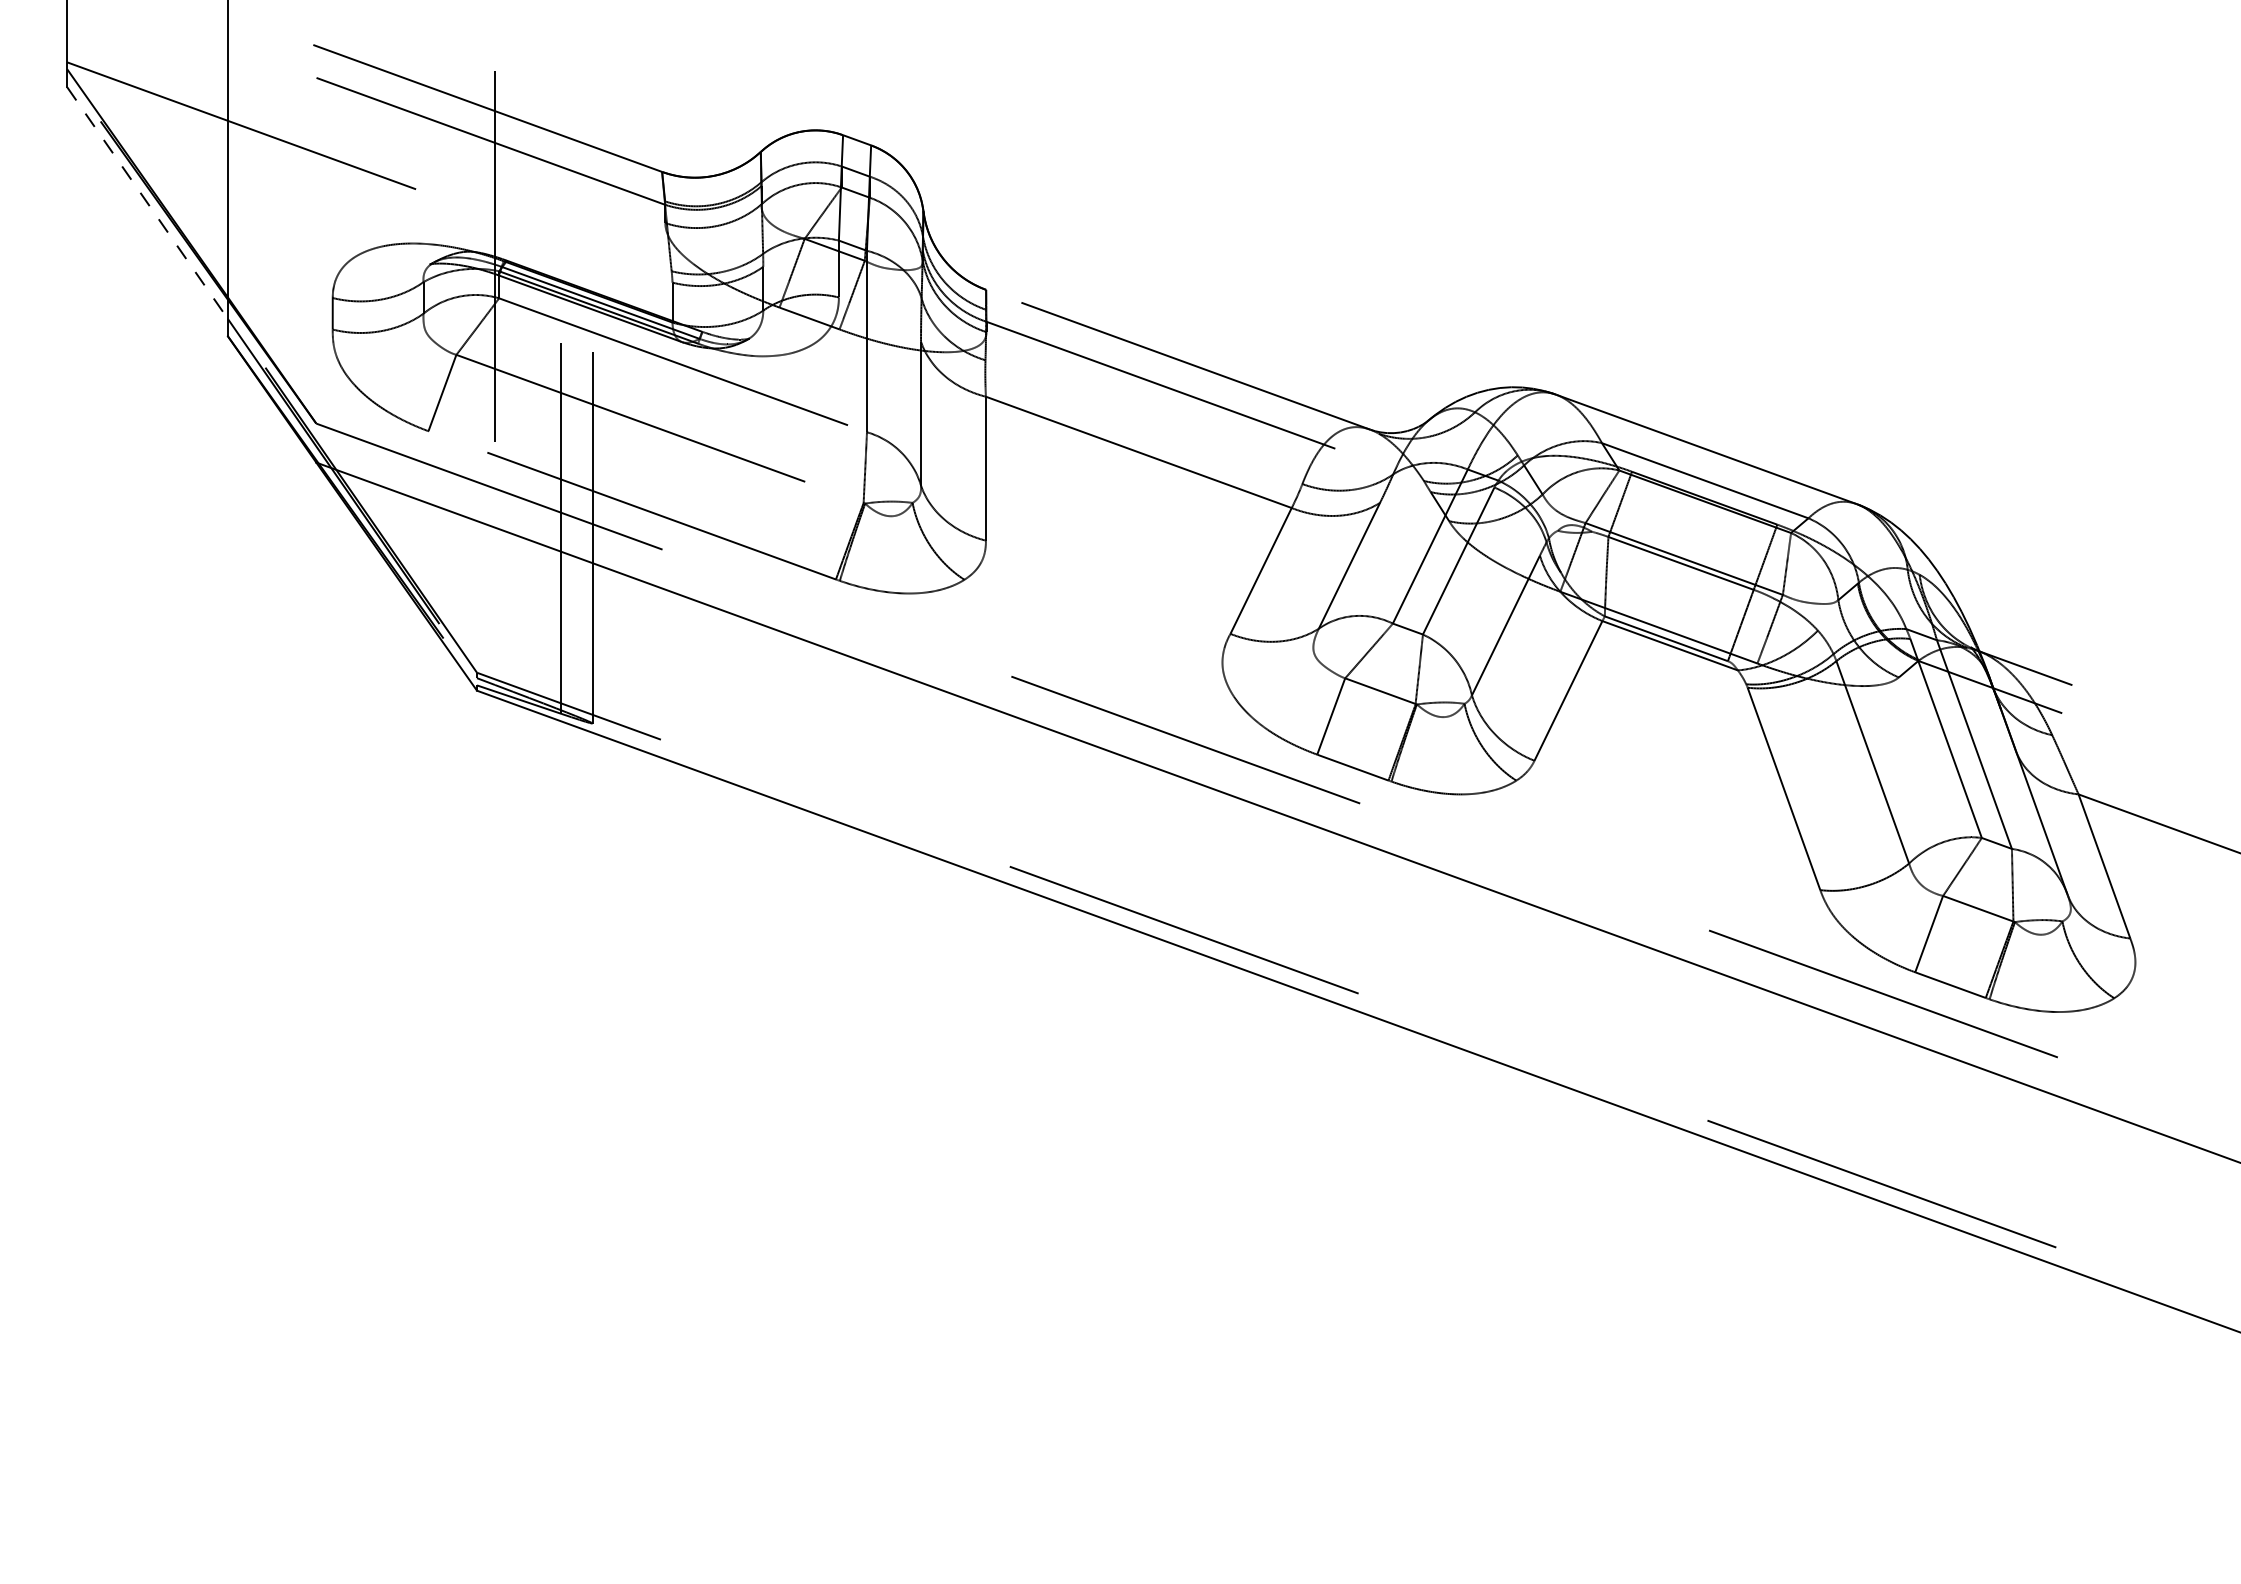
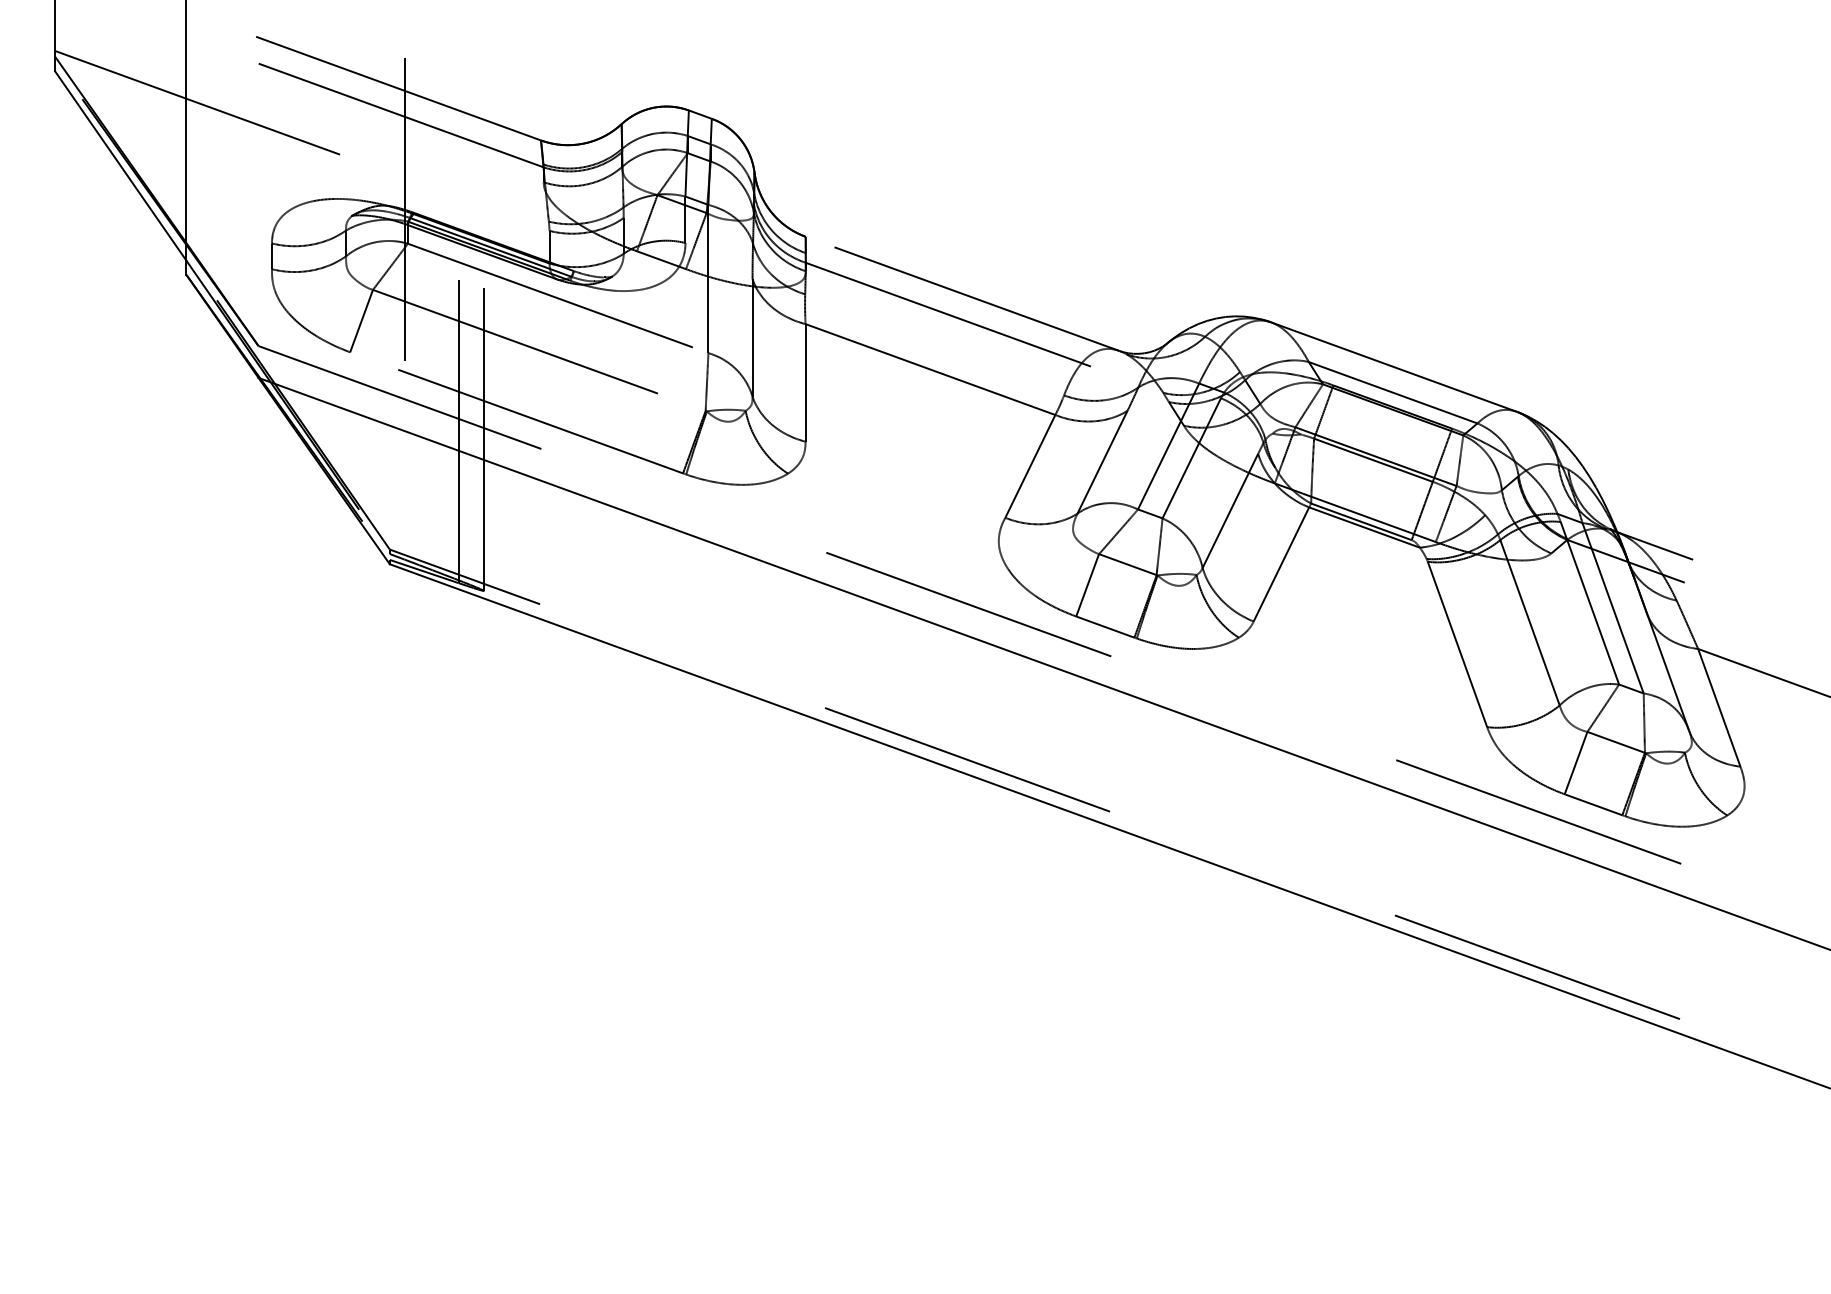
line: (147, 203) -> (120, 166), dashed -> solid

